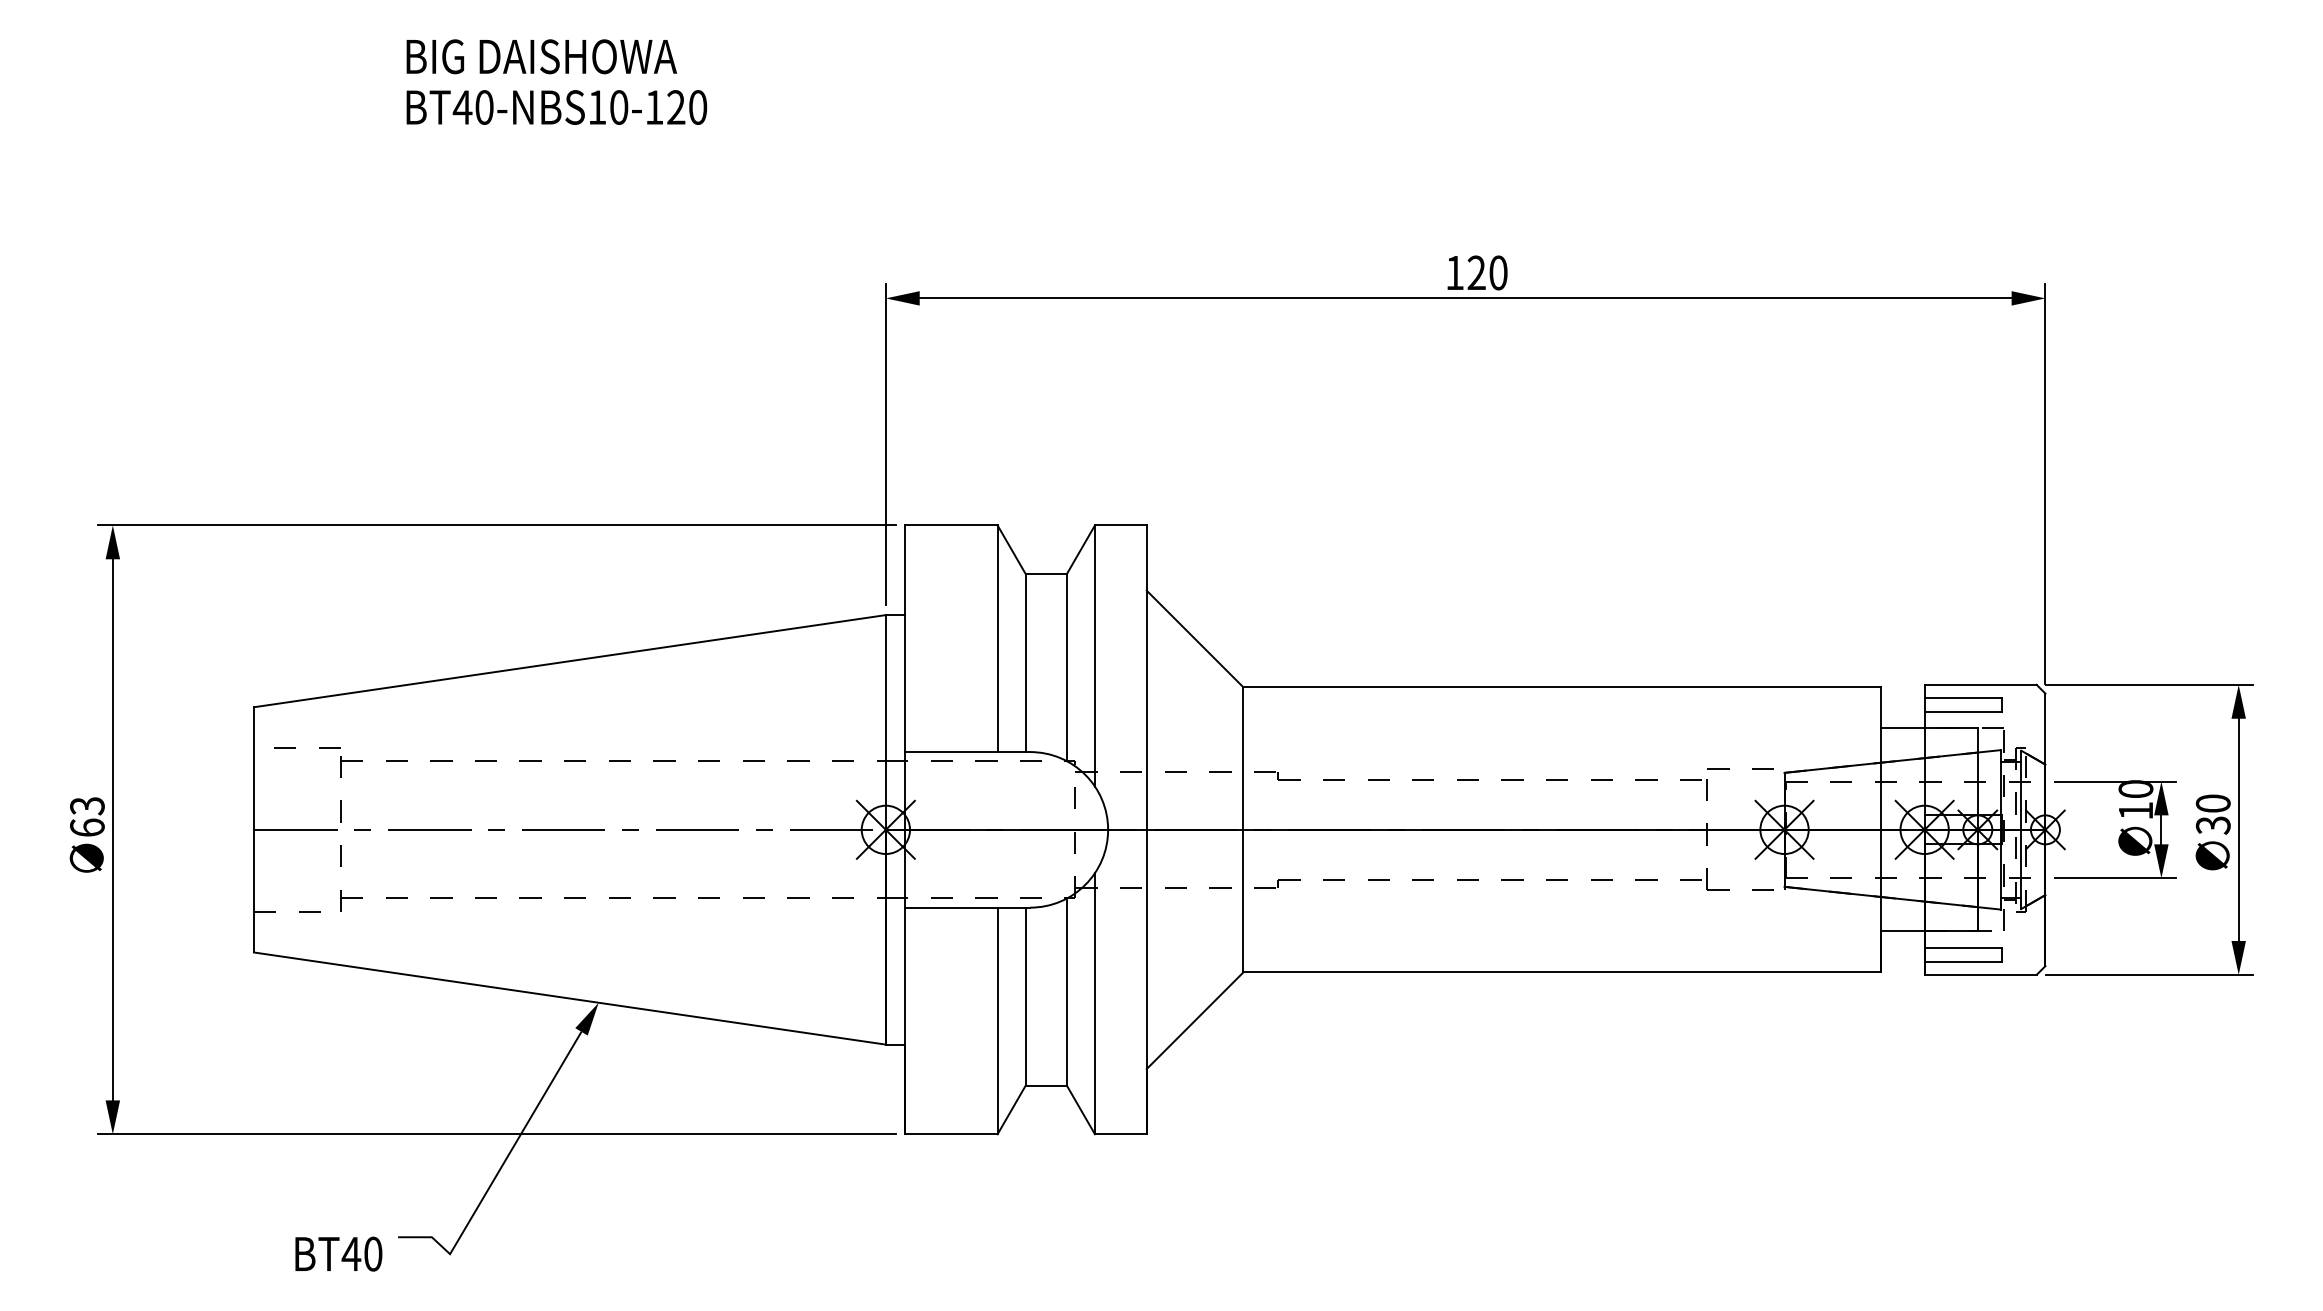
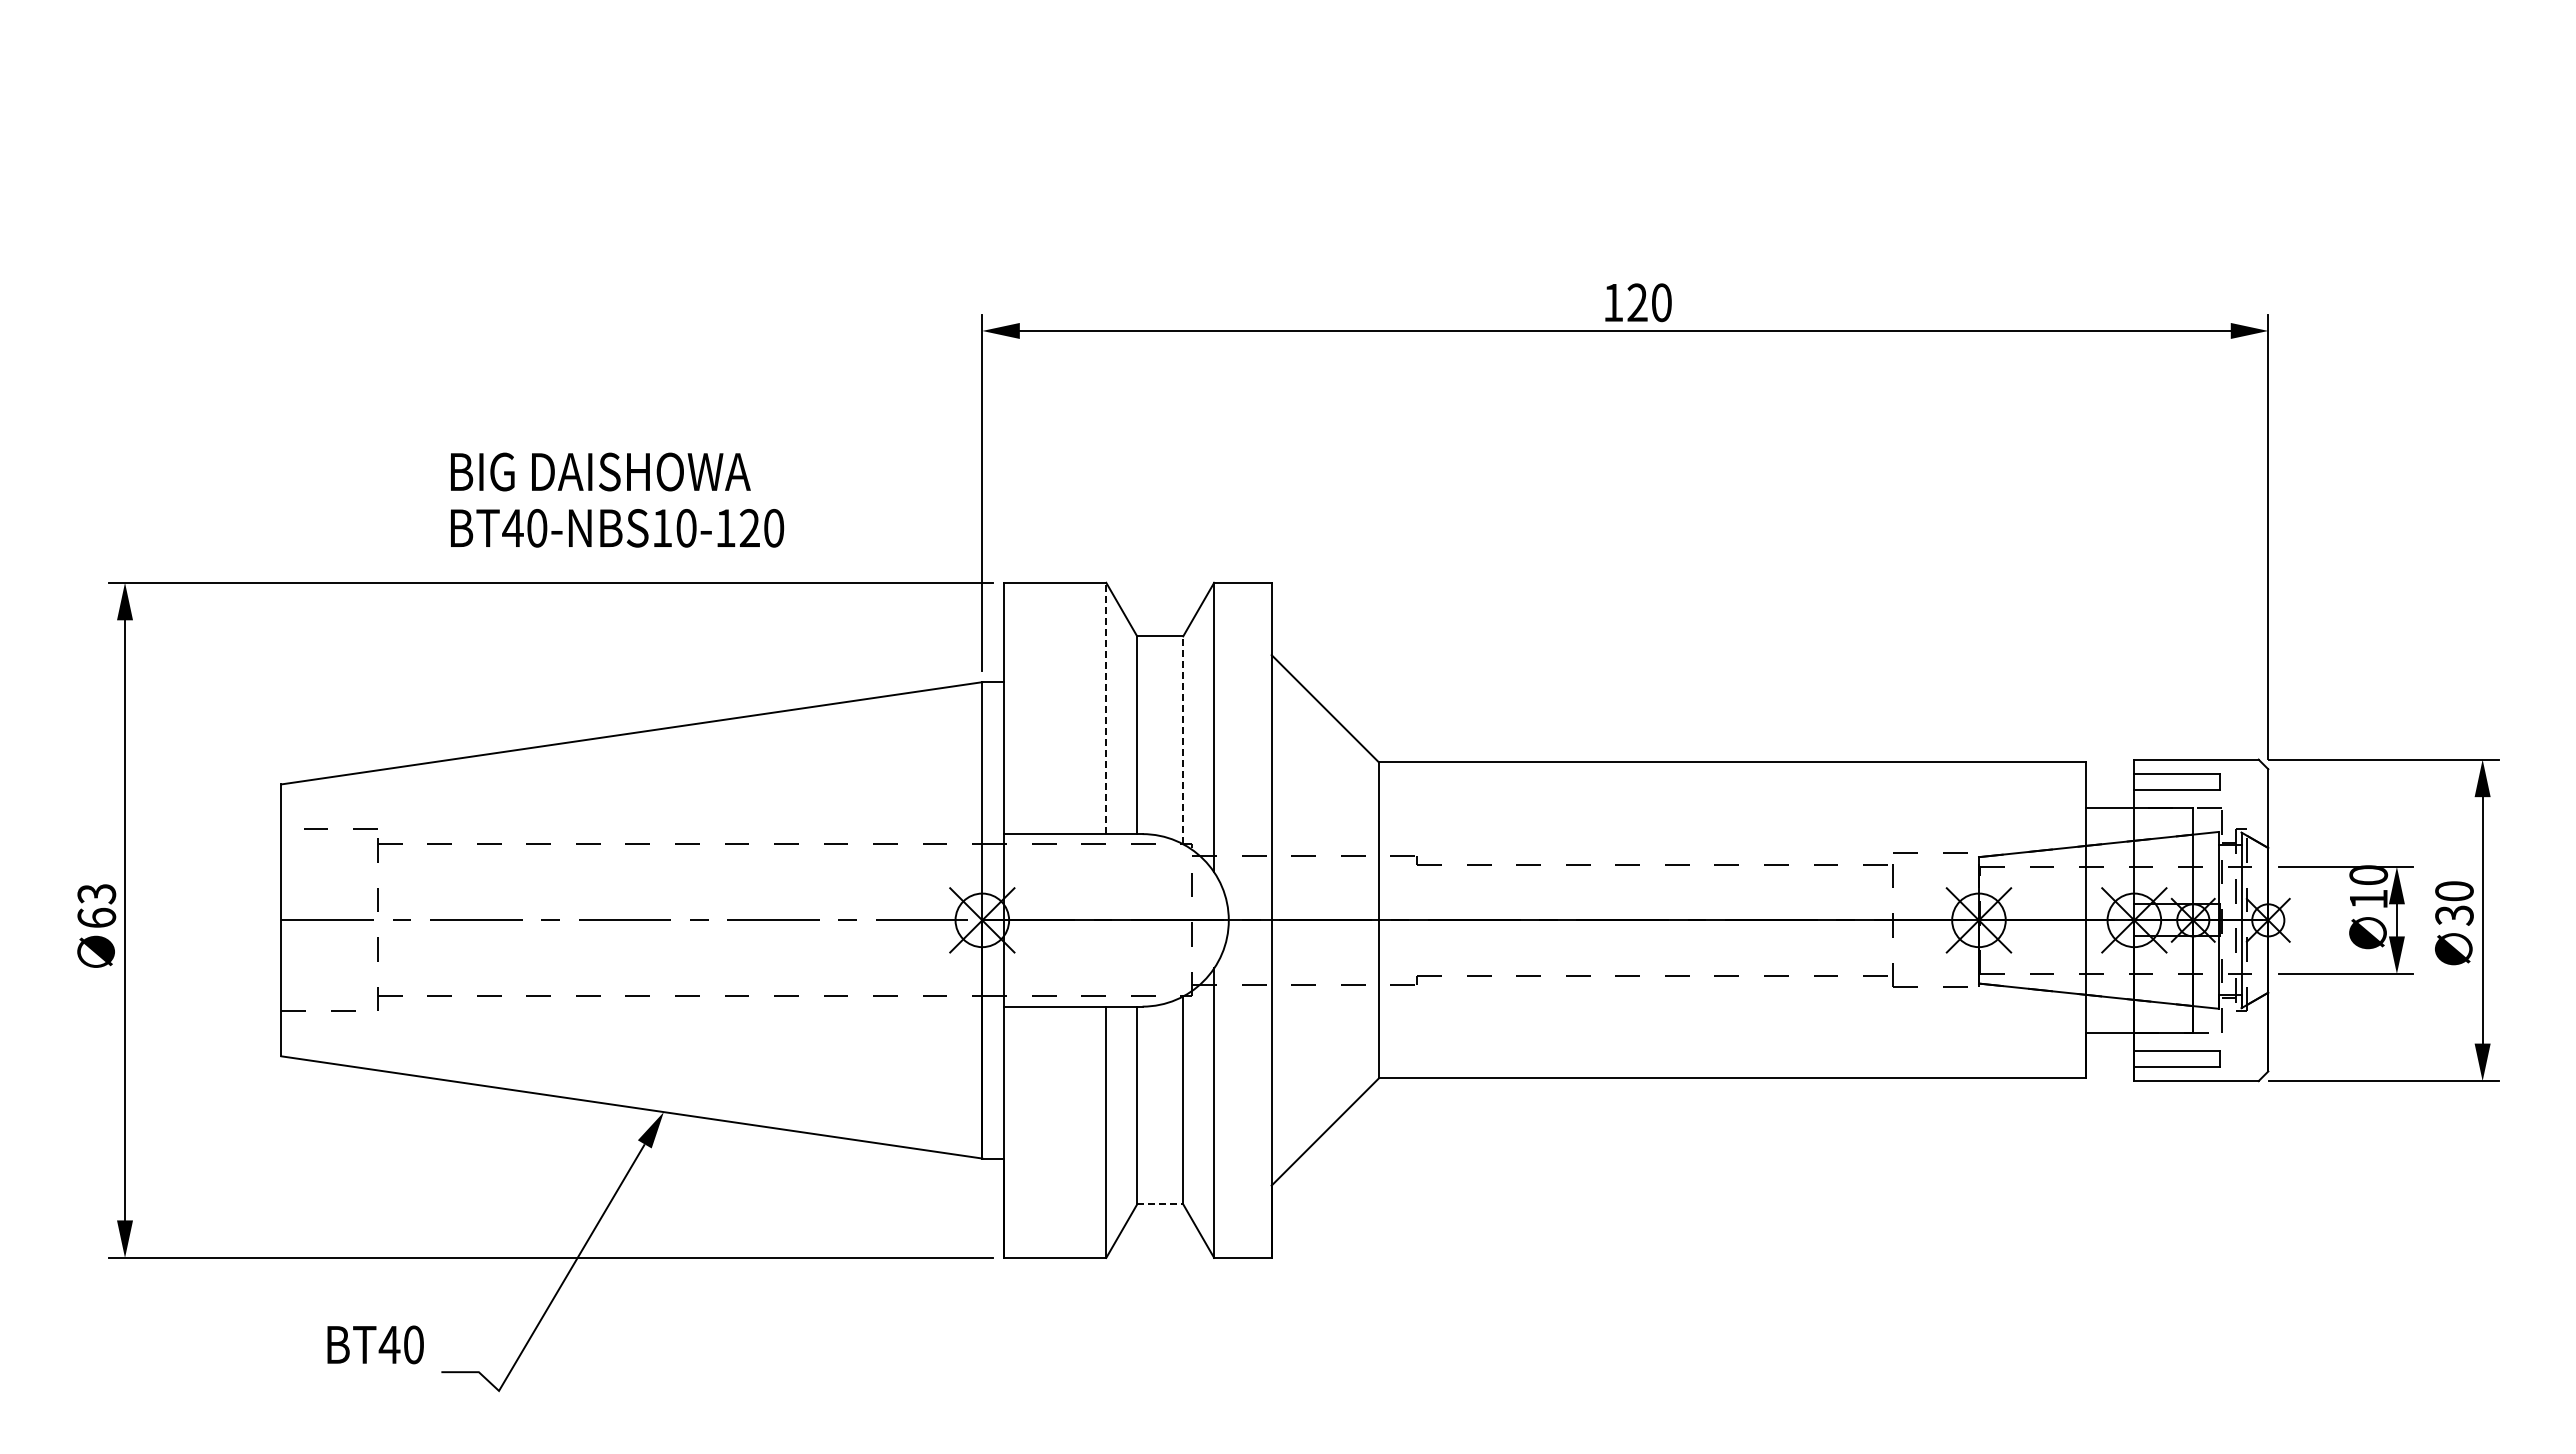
text: (556, 81) -> (617, 499), moved
line: (997, 638) -> (1106, 708), solid -> dashed
line: (1067, 667) -> (1183, 740), solid -> dashed
line: (1046, 1086) -> (1160, 1204), solid -> dashed
text: (338, 1253) -> (375, 1344), moved

